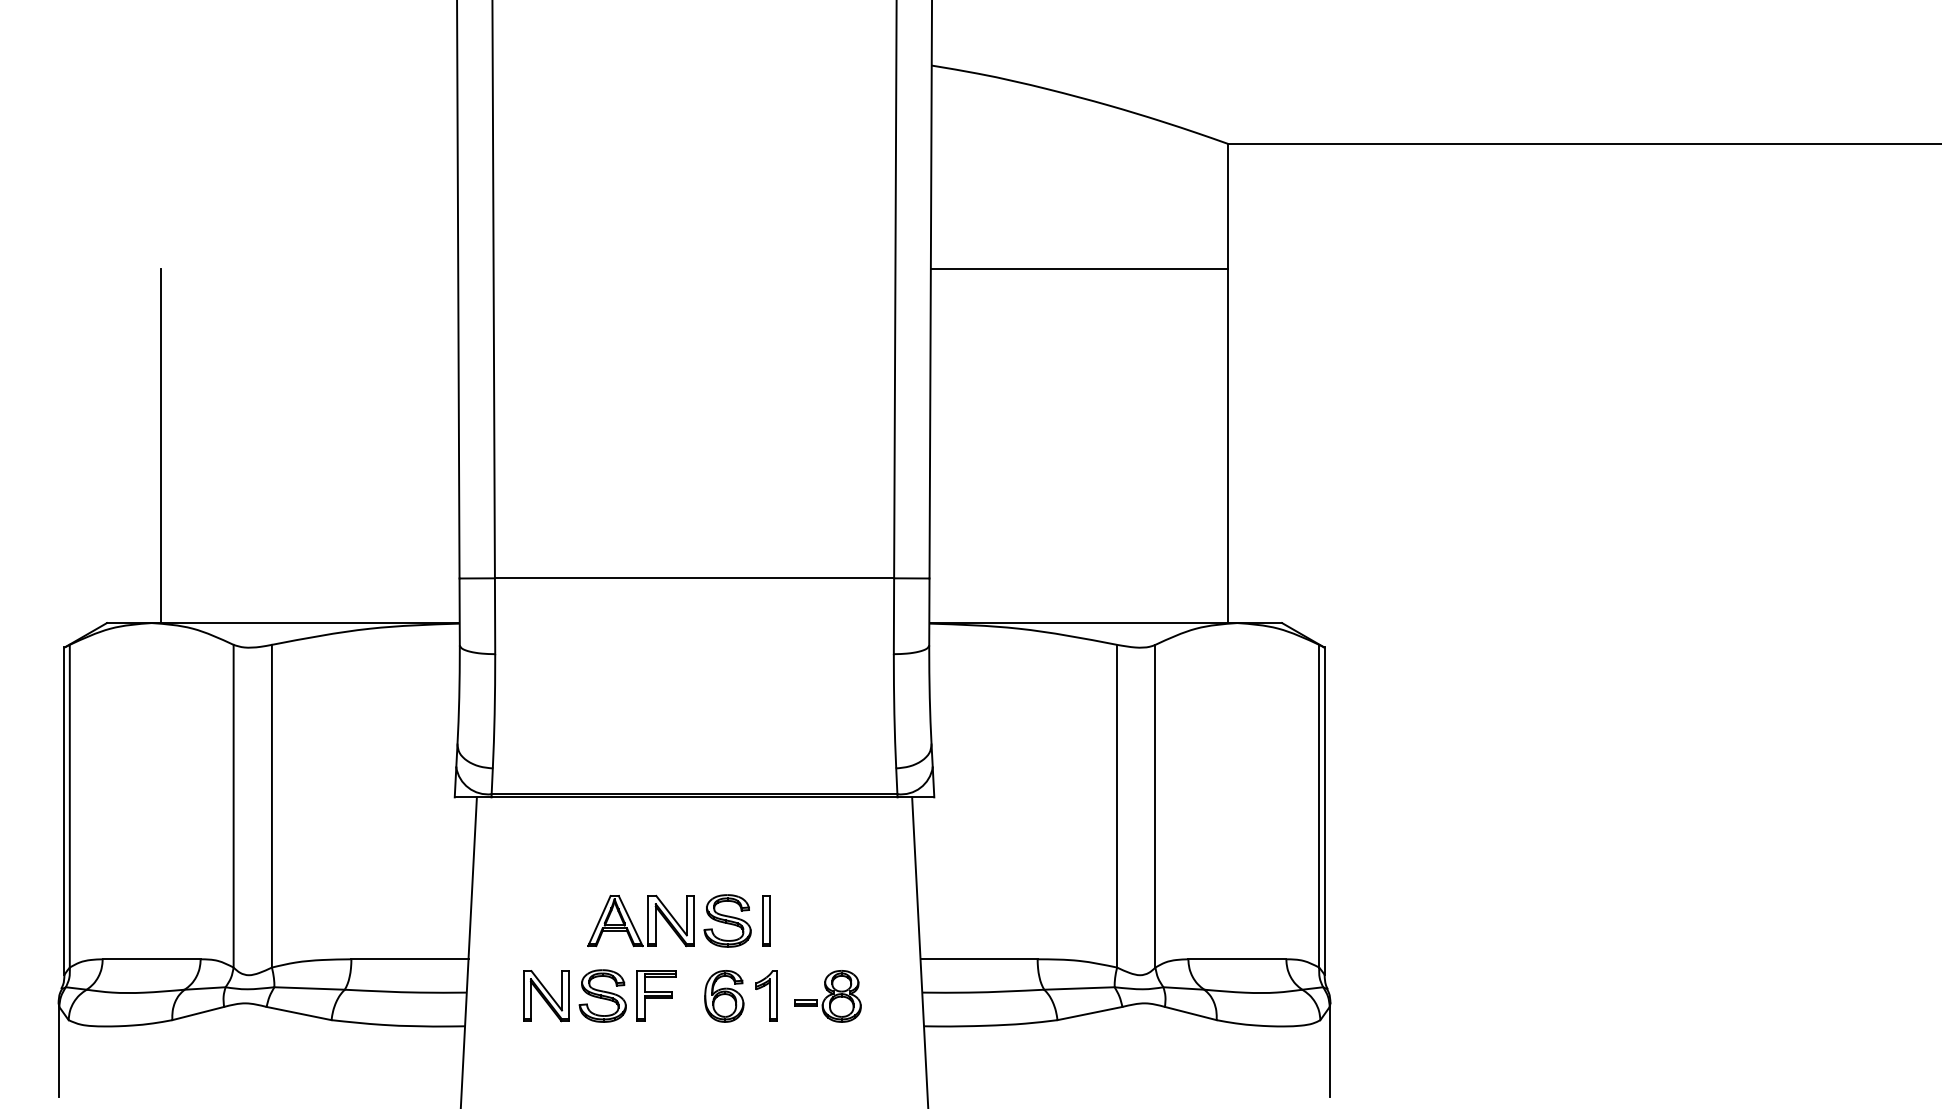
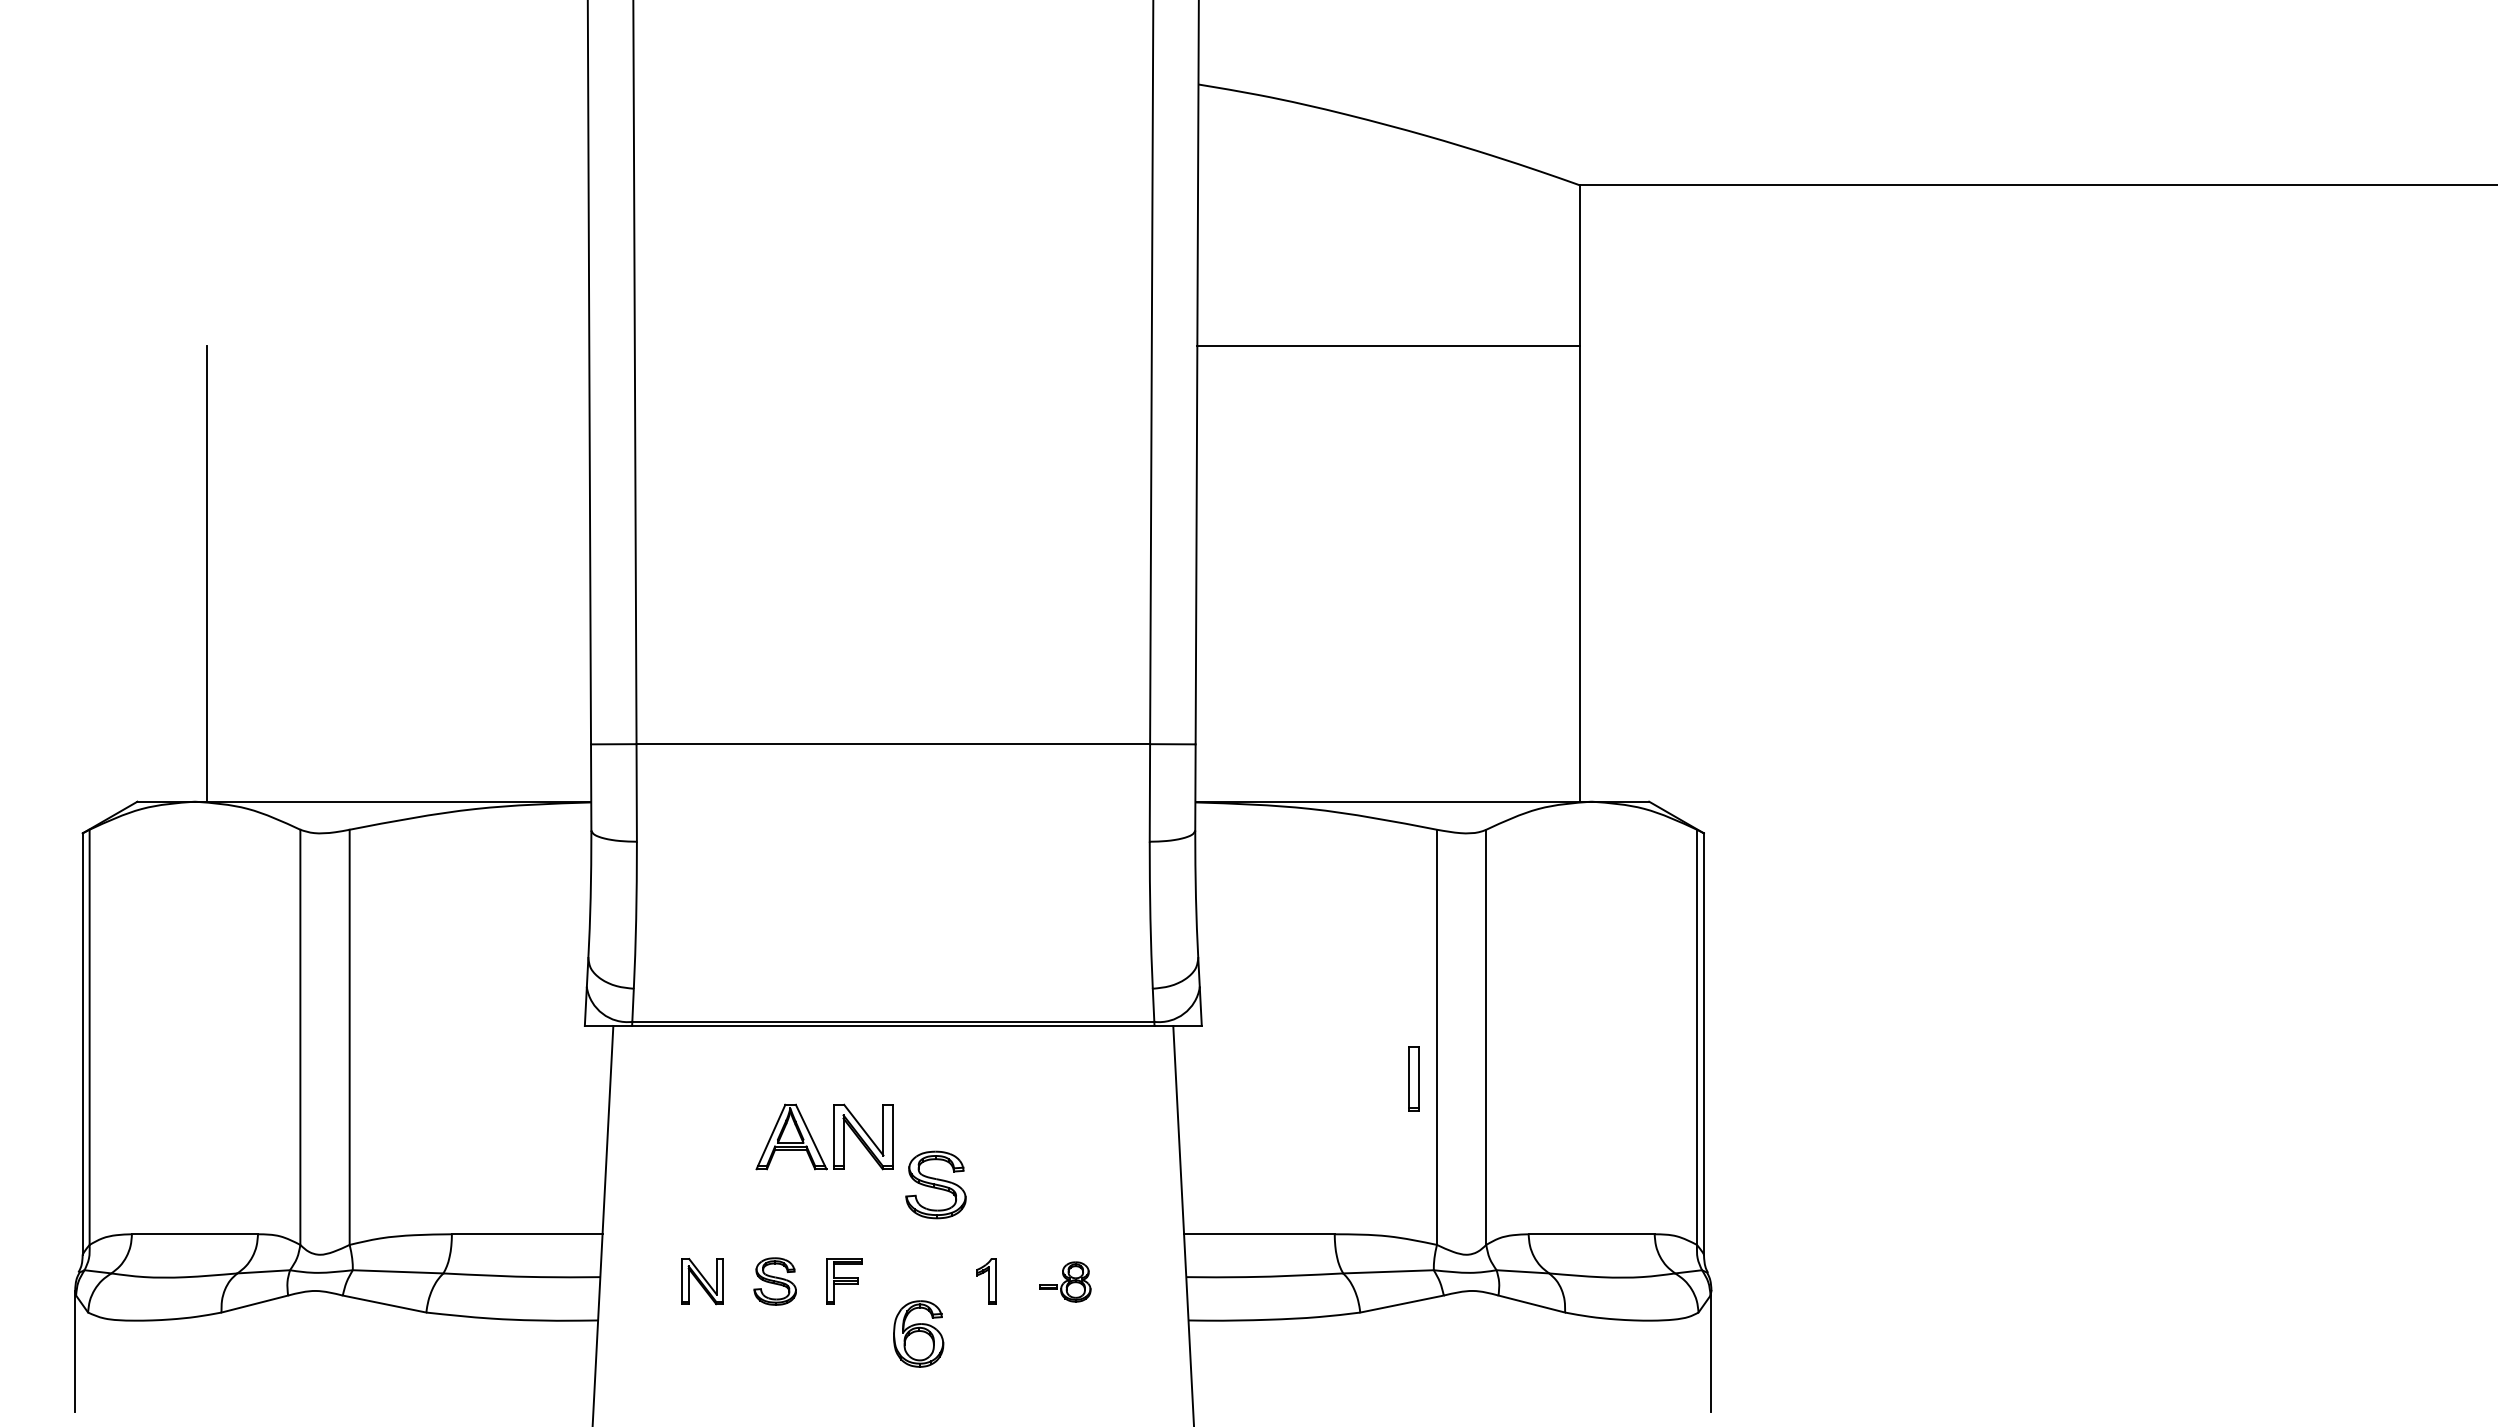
part: (648, 920) -> (833, 1136), moved
part: (766, 920) -> (1413, 1078), moved
part: (546, 996) -> (702, 1281), size x0.7
part: (602, 996) -> (774, 1281), size x0.7
part: (656, 996) -> (844, 1281), size x0.7
part: (724, 996) -> (918, 1333), moved
part: (766, 996) -> (985, 1281), size x0.7
part: (828, 996) -> (1065, 1281), size x0.6

